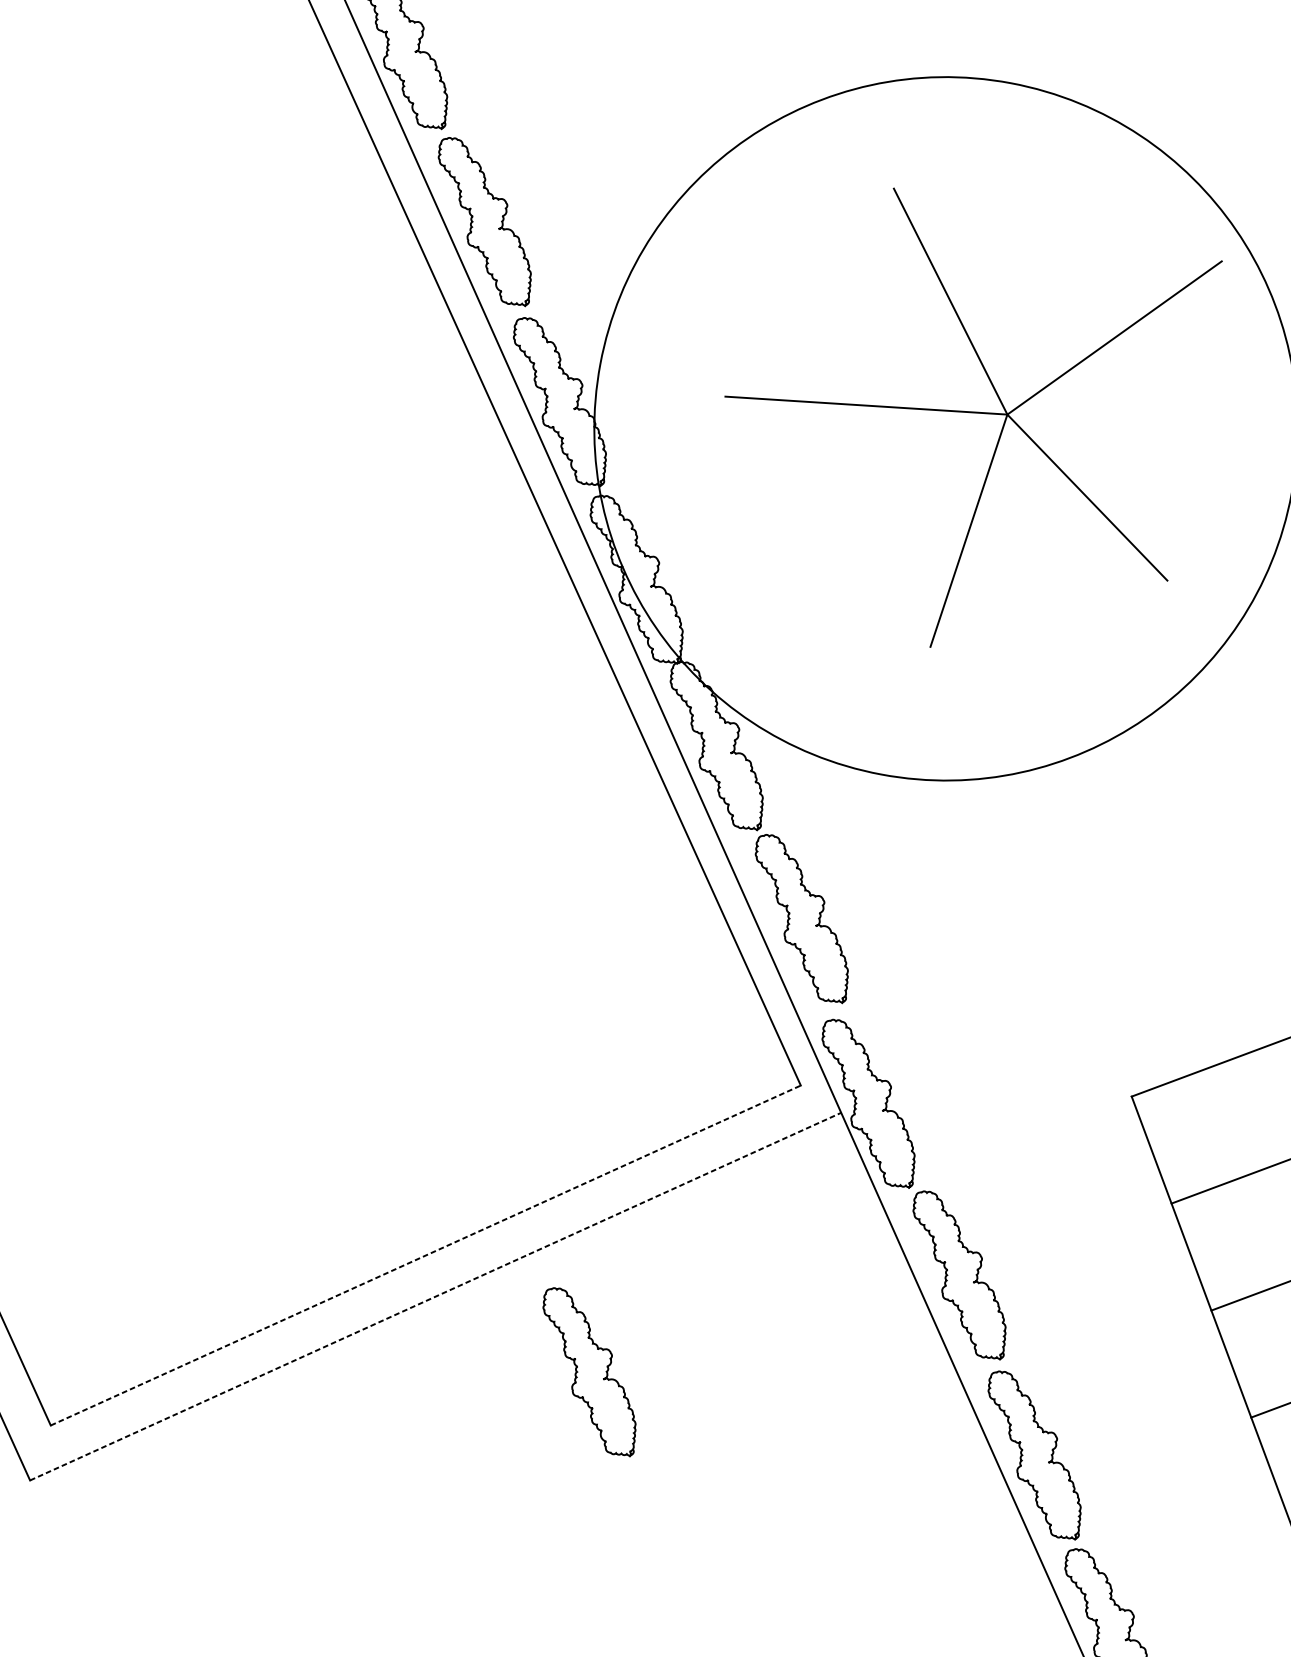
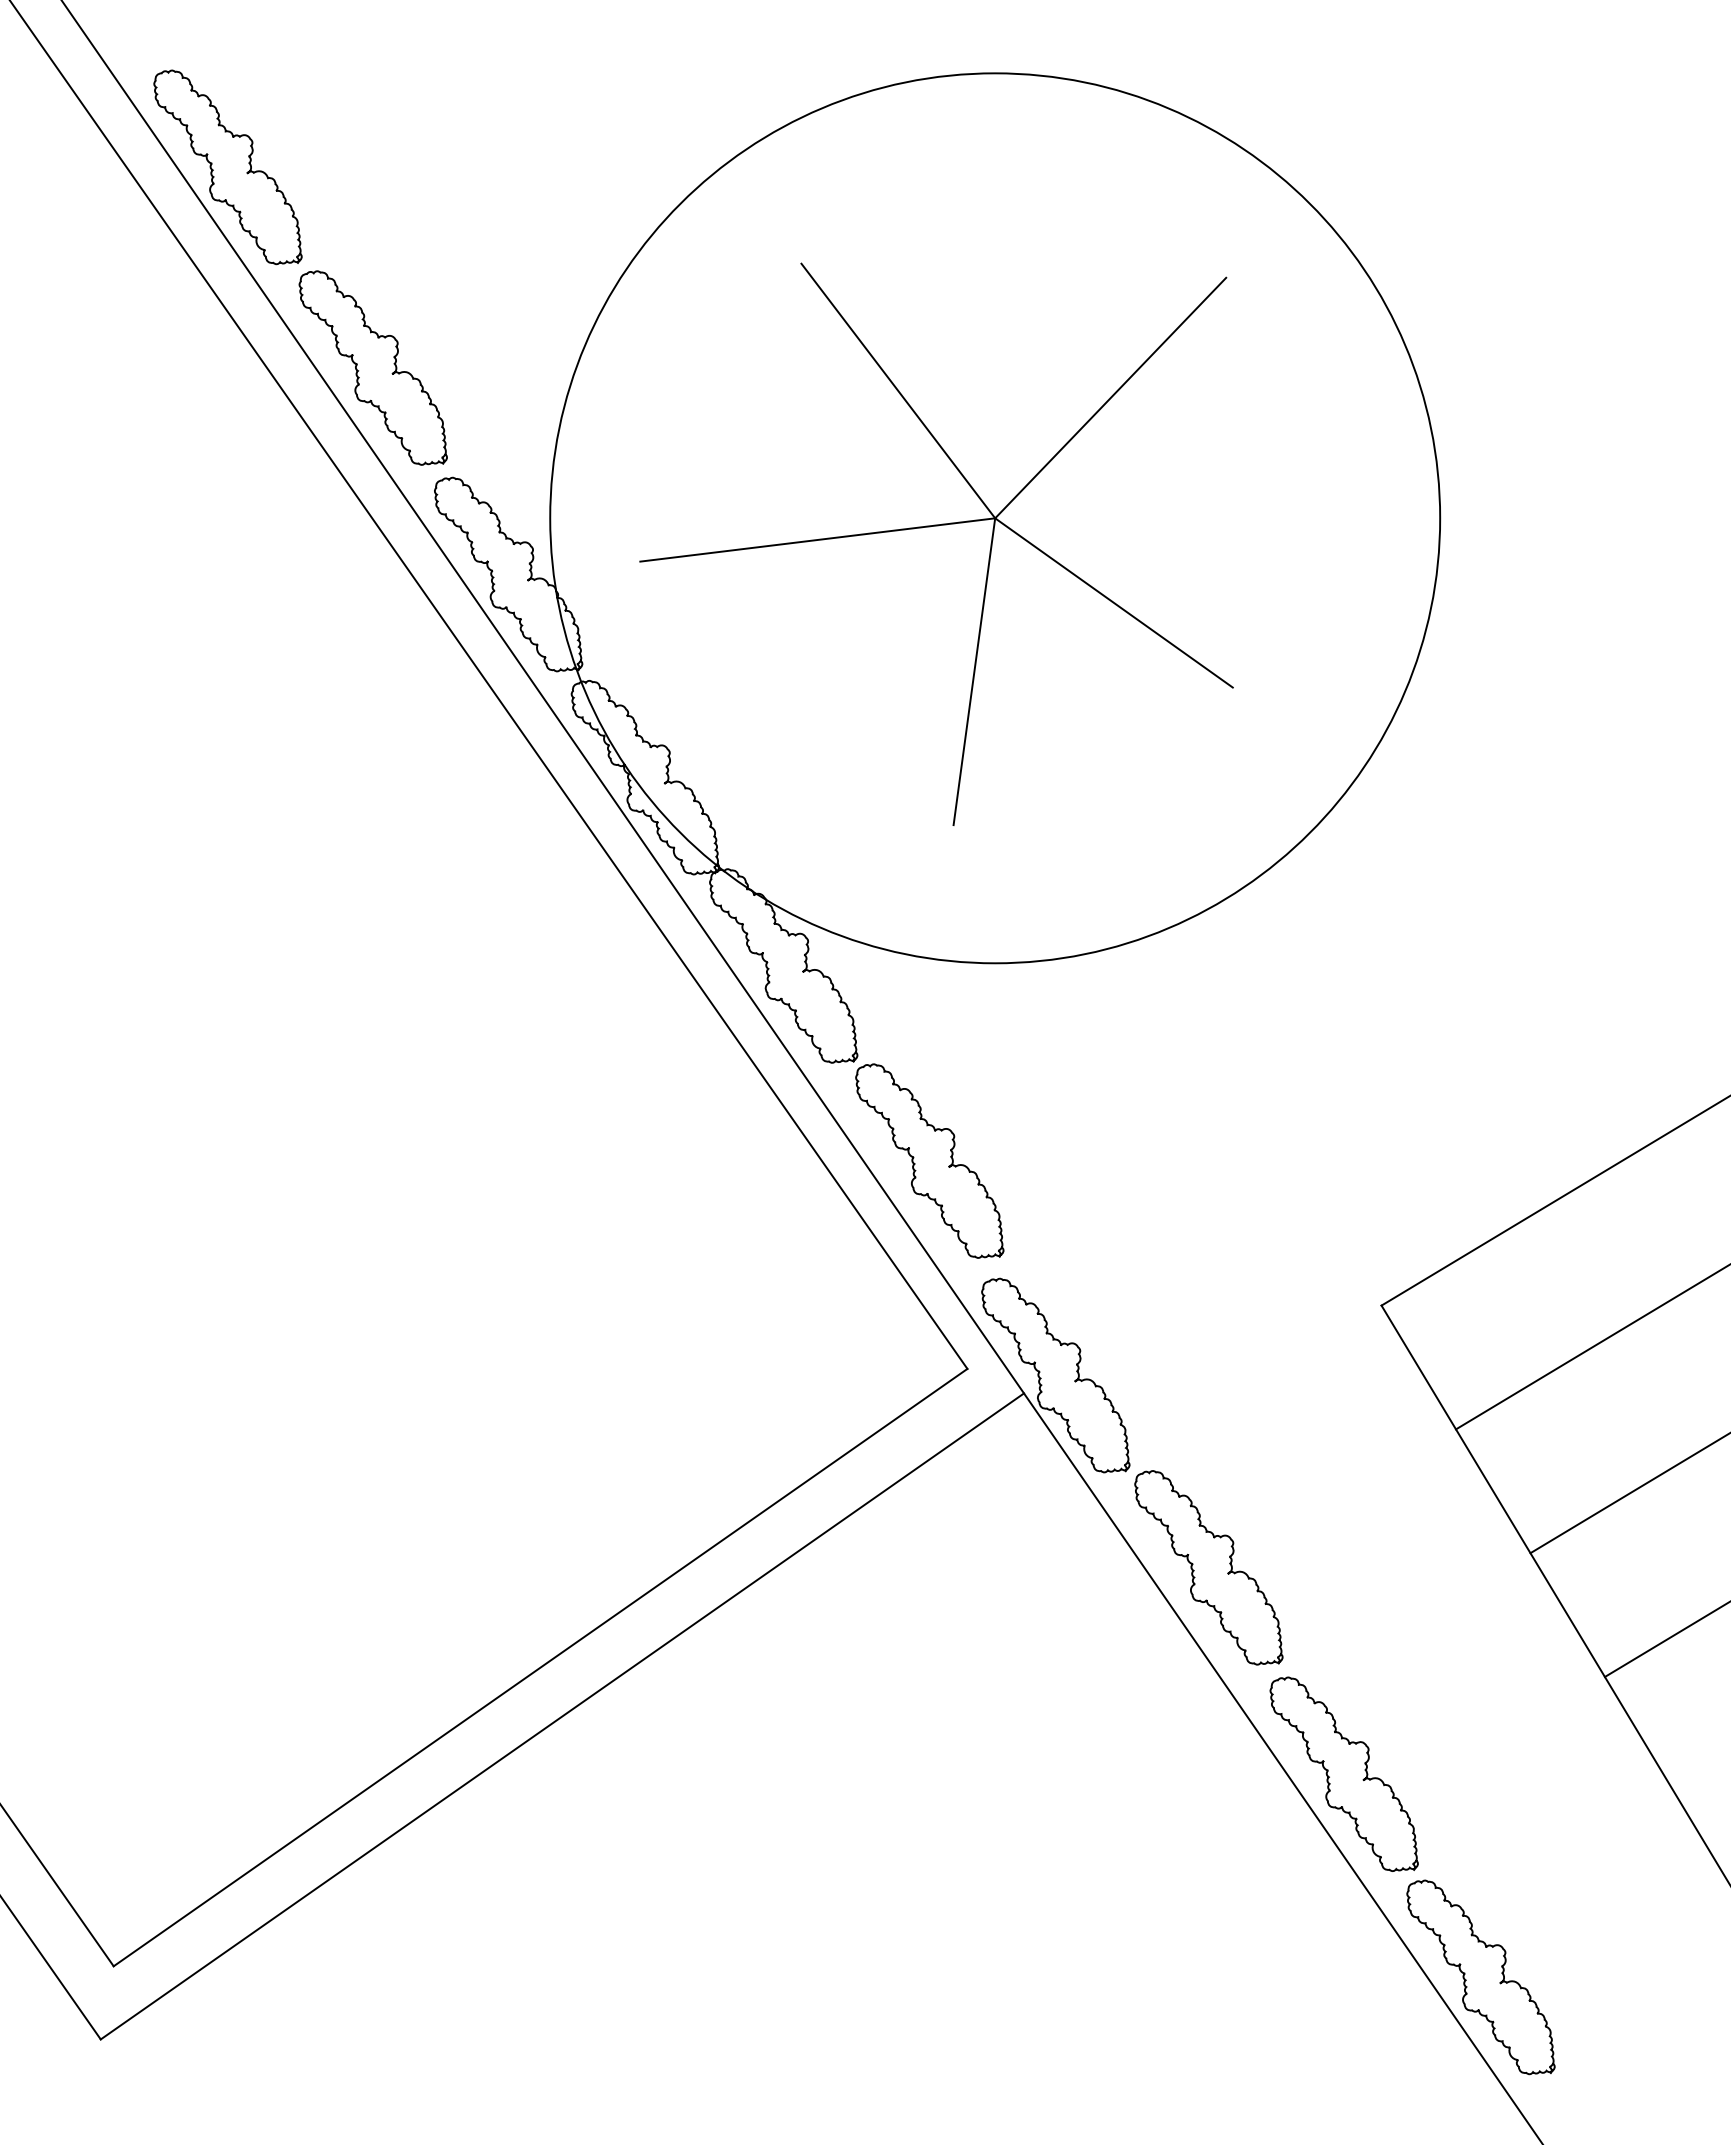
part: (960, 412) -> (936, 526), moved
line: (425, 1255) -> (540, 1667), dashed -> solid
line: (435, 1296) -> (562, 1716), dashed -> solid
curve: (577, 1371) -> (756, 1776), removed

